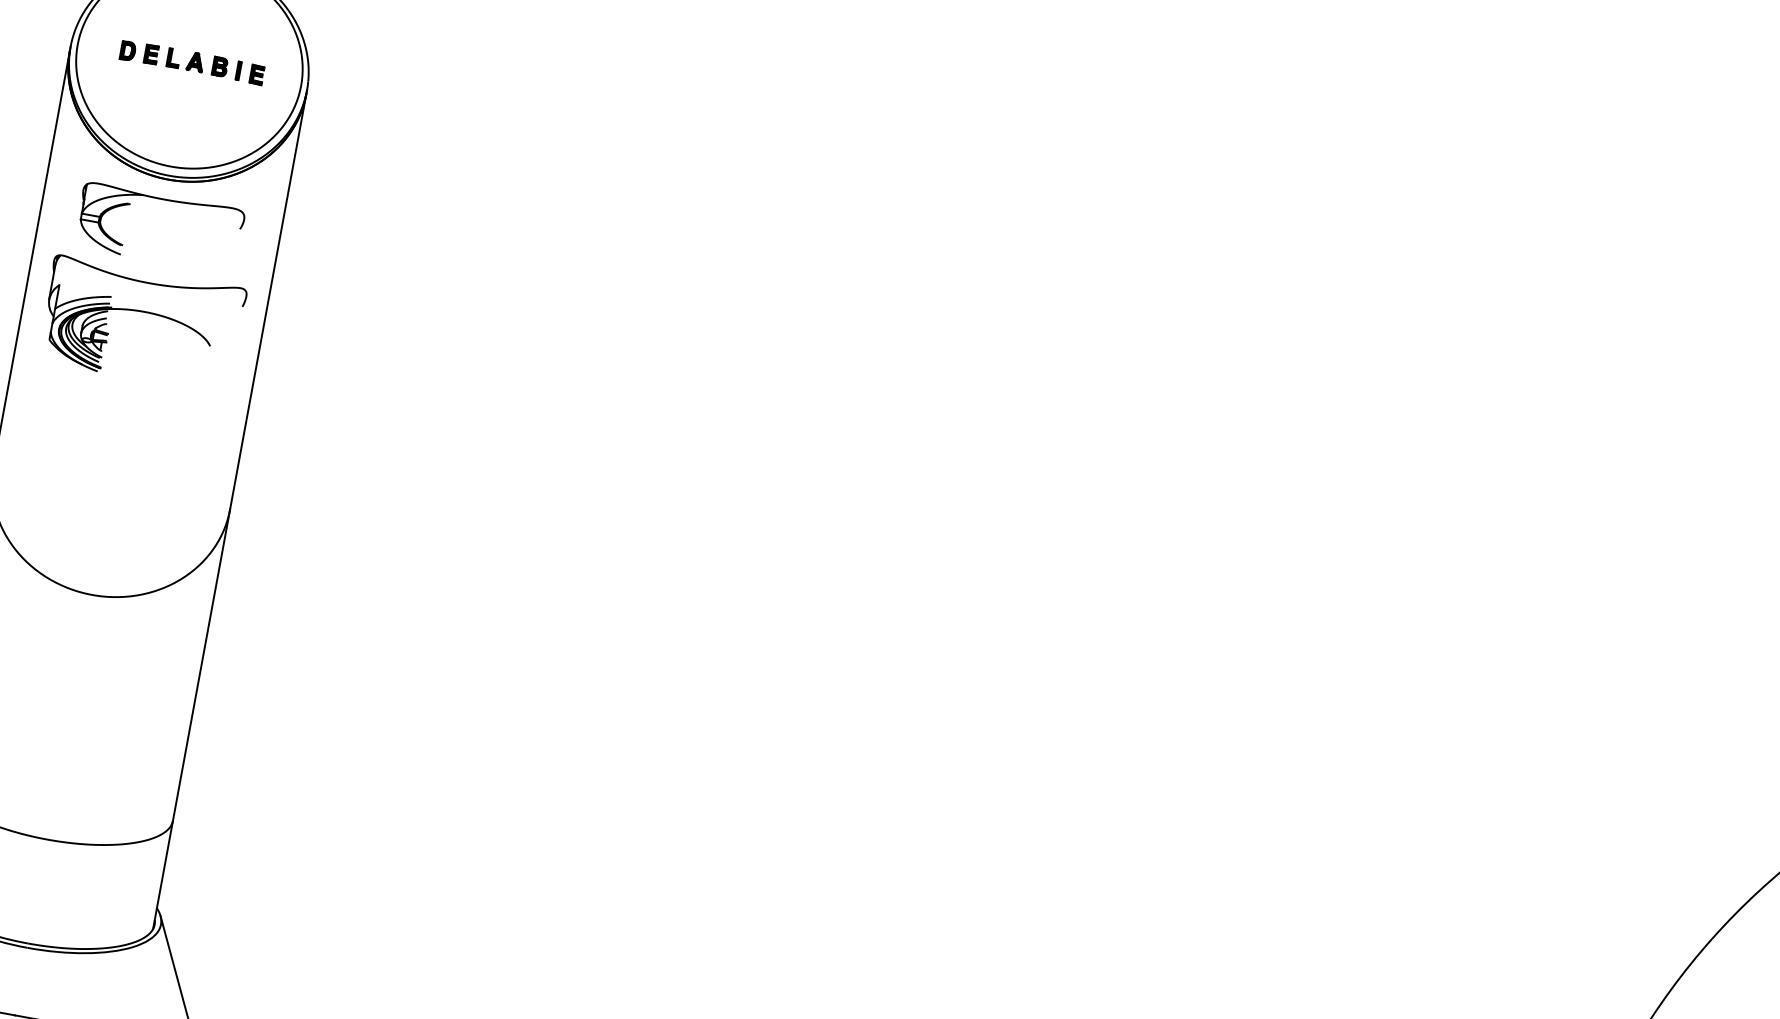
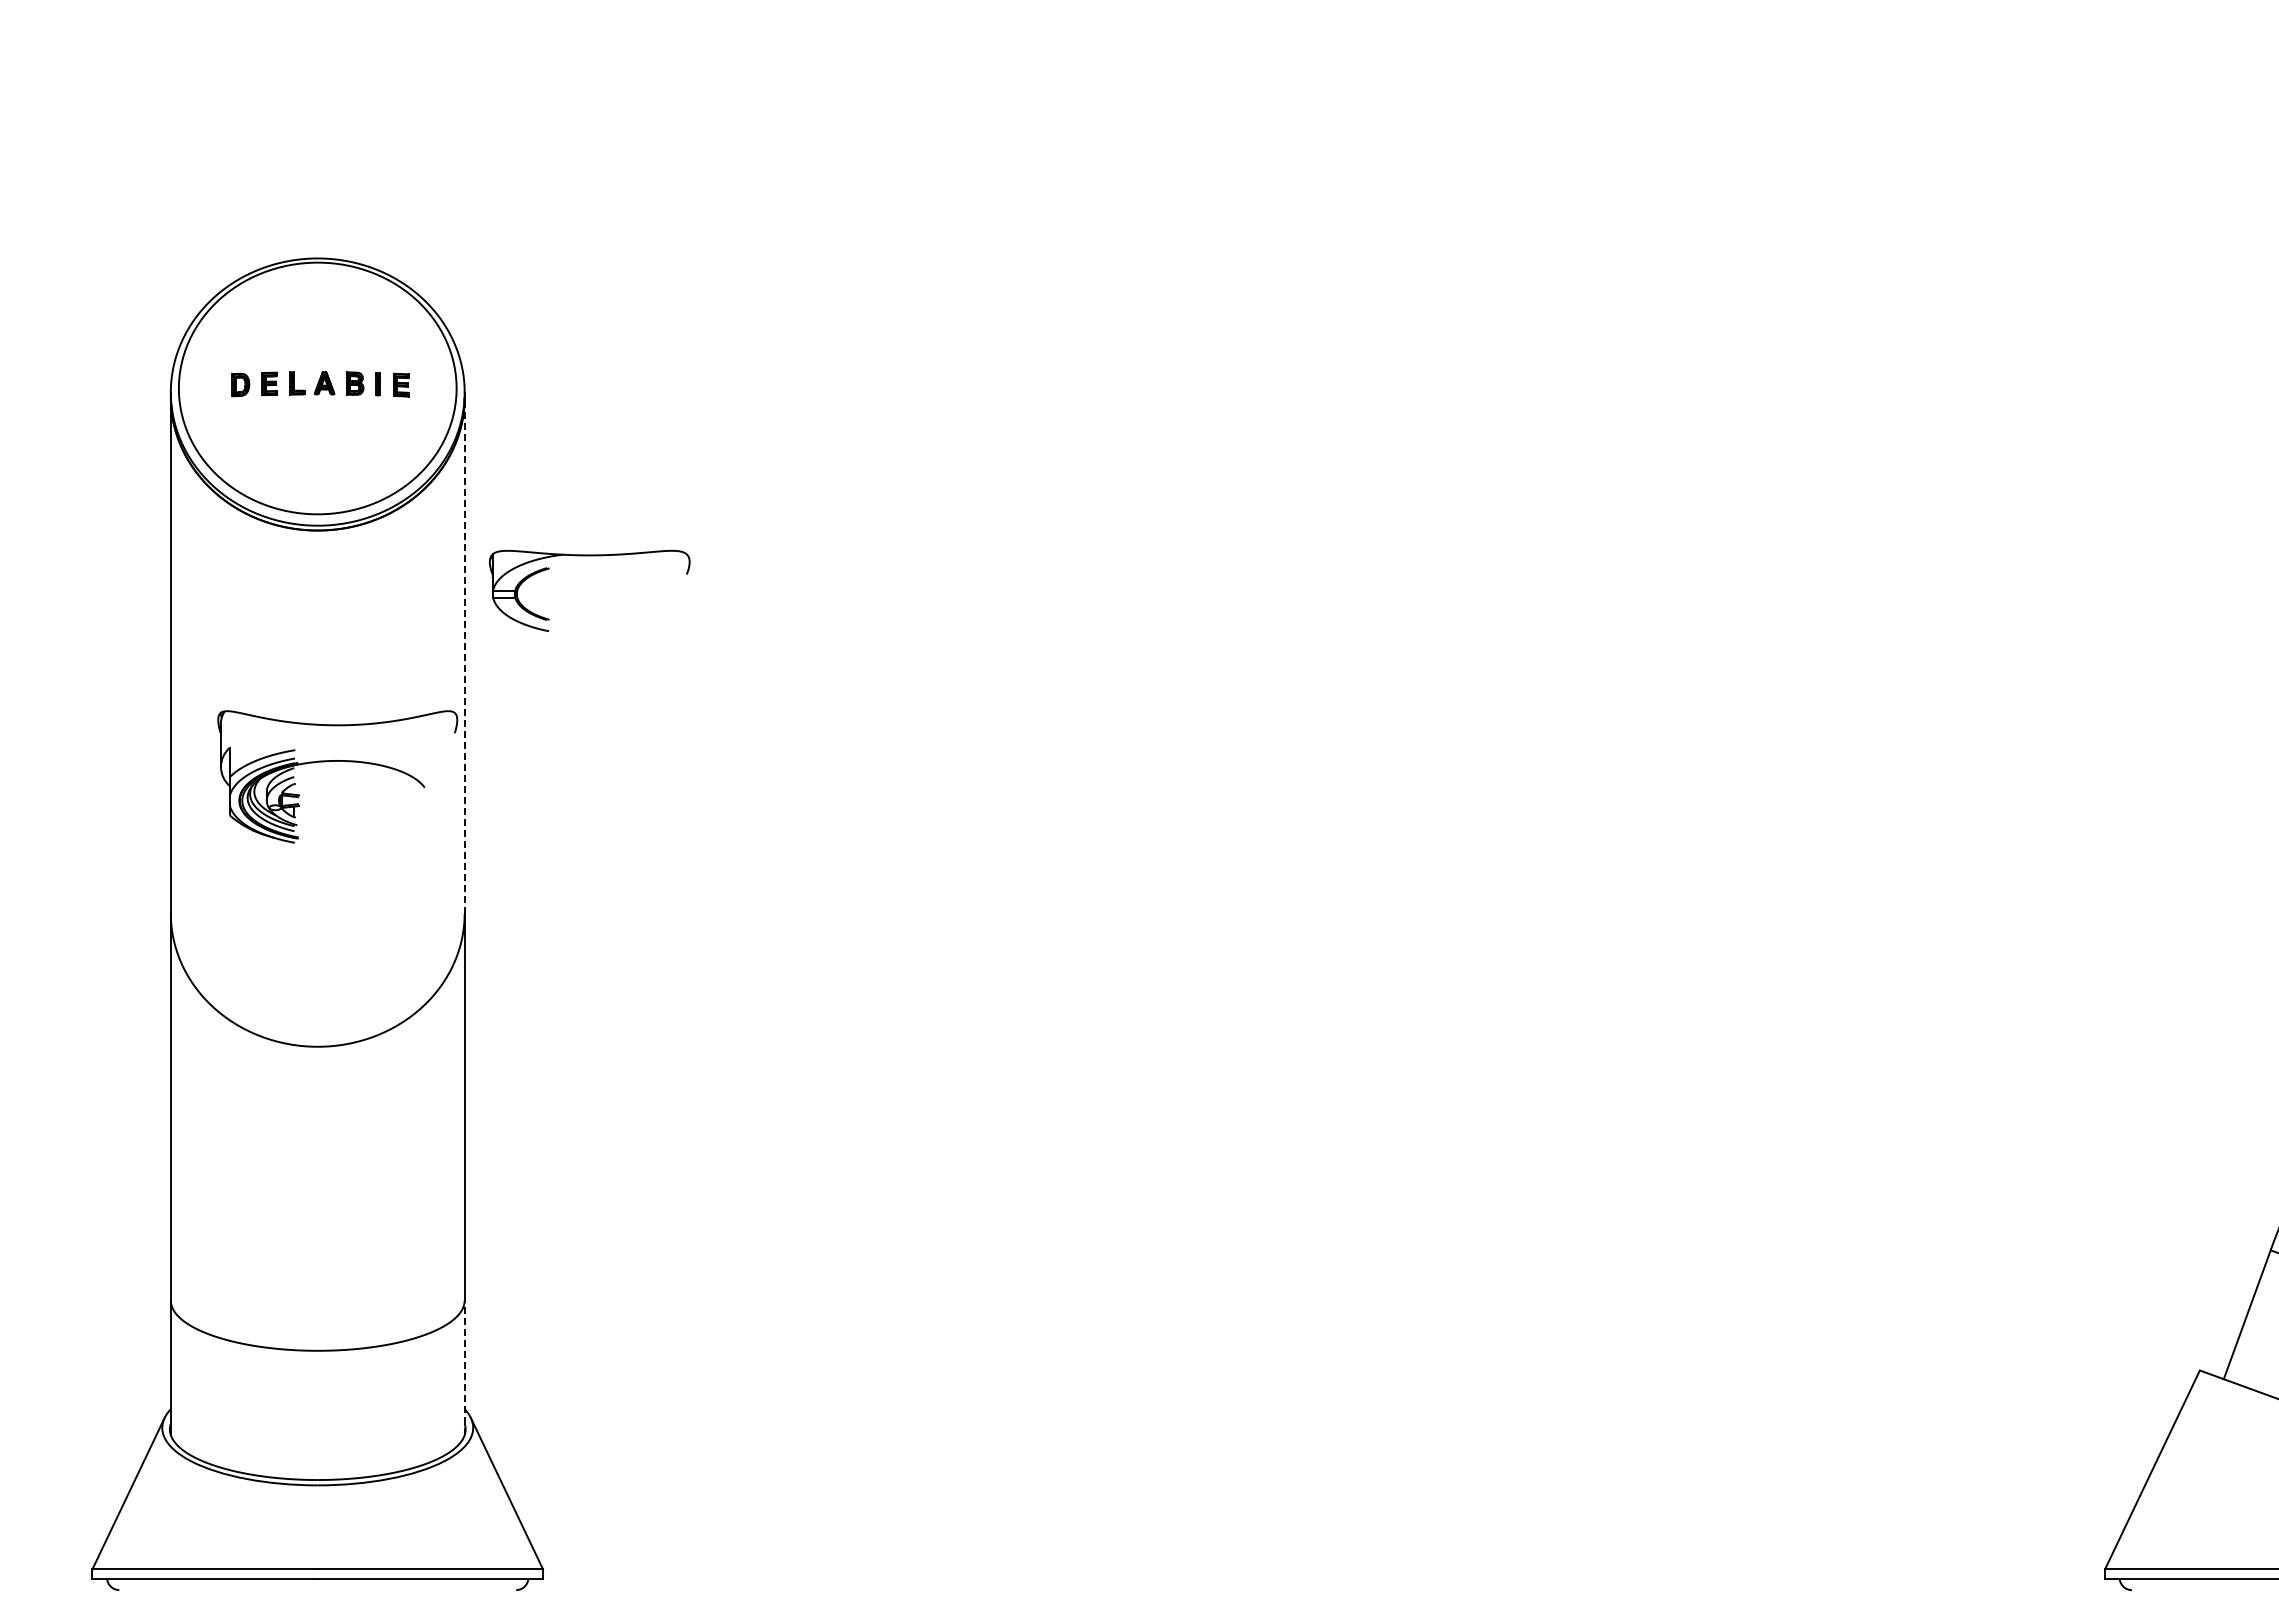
part: (164, 200) -> (589, 556), moved
line: (268, 301) -> (464, 655), solid -> dashed
part: (143, 312) -> (337, 761), moved
line: (162, 874) -> (464, 1367), solid -> dashed

